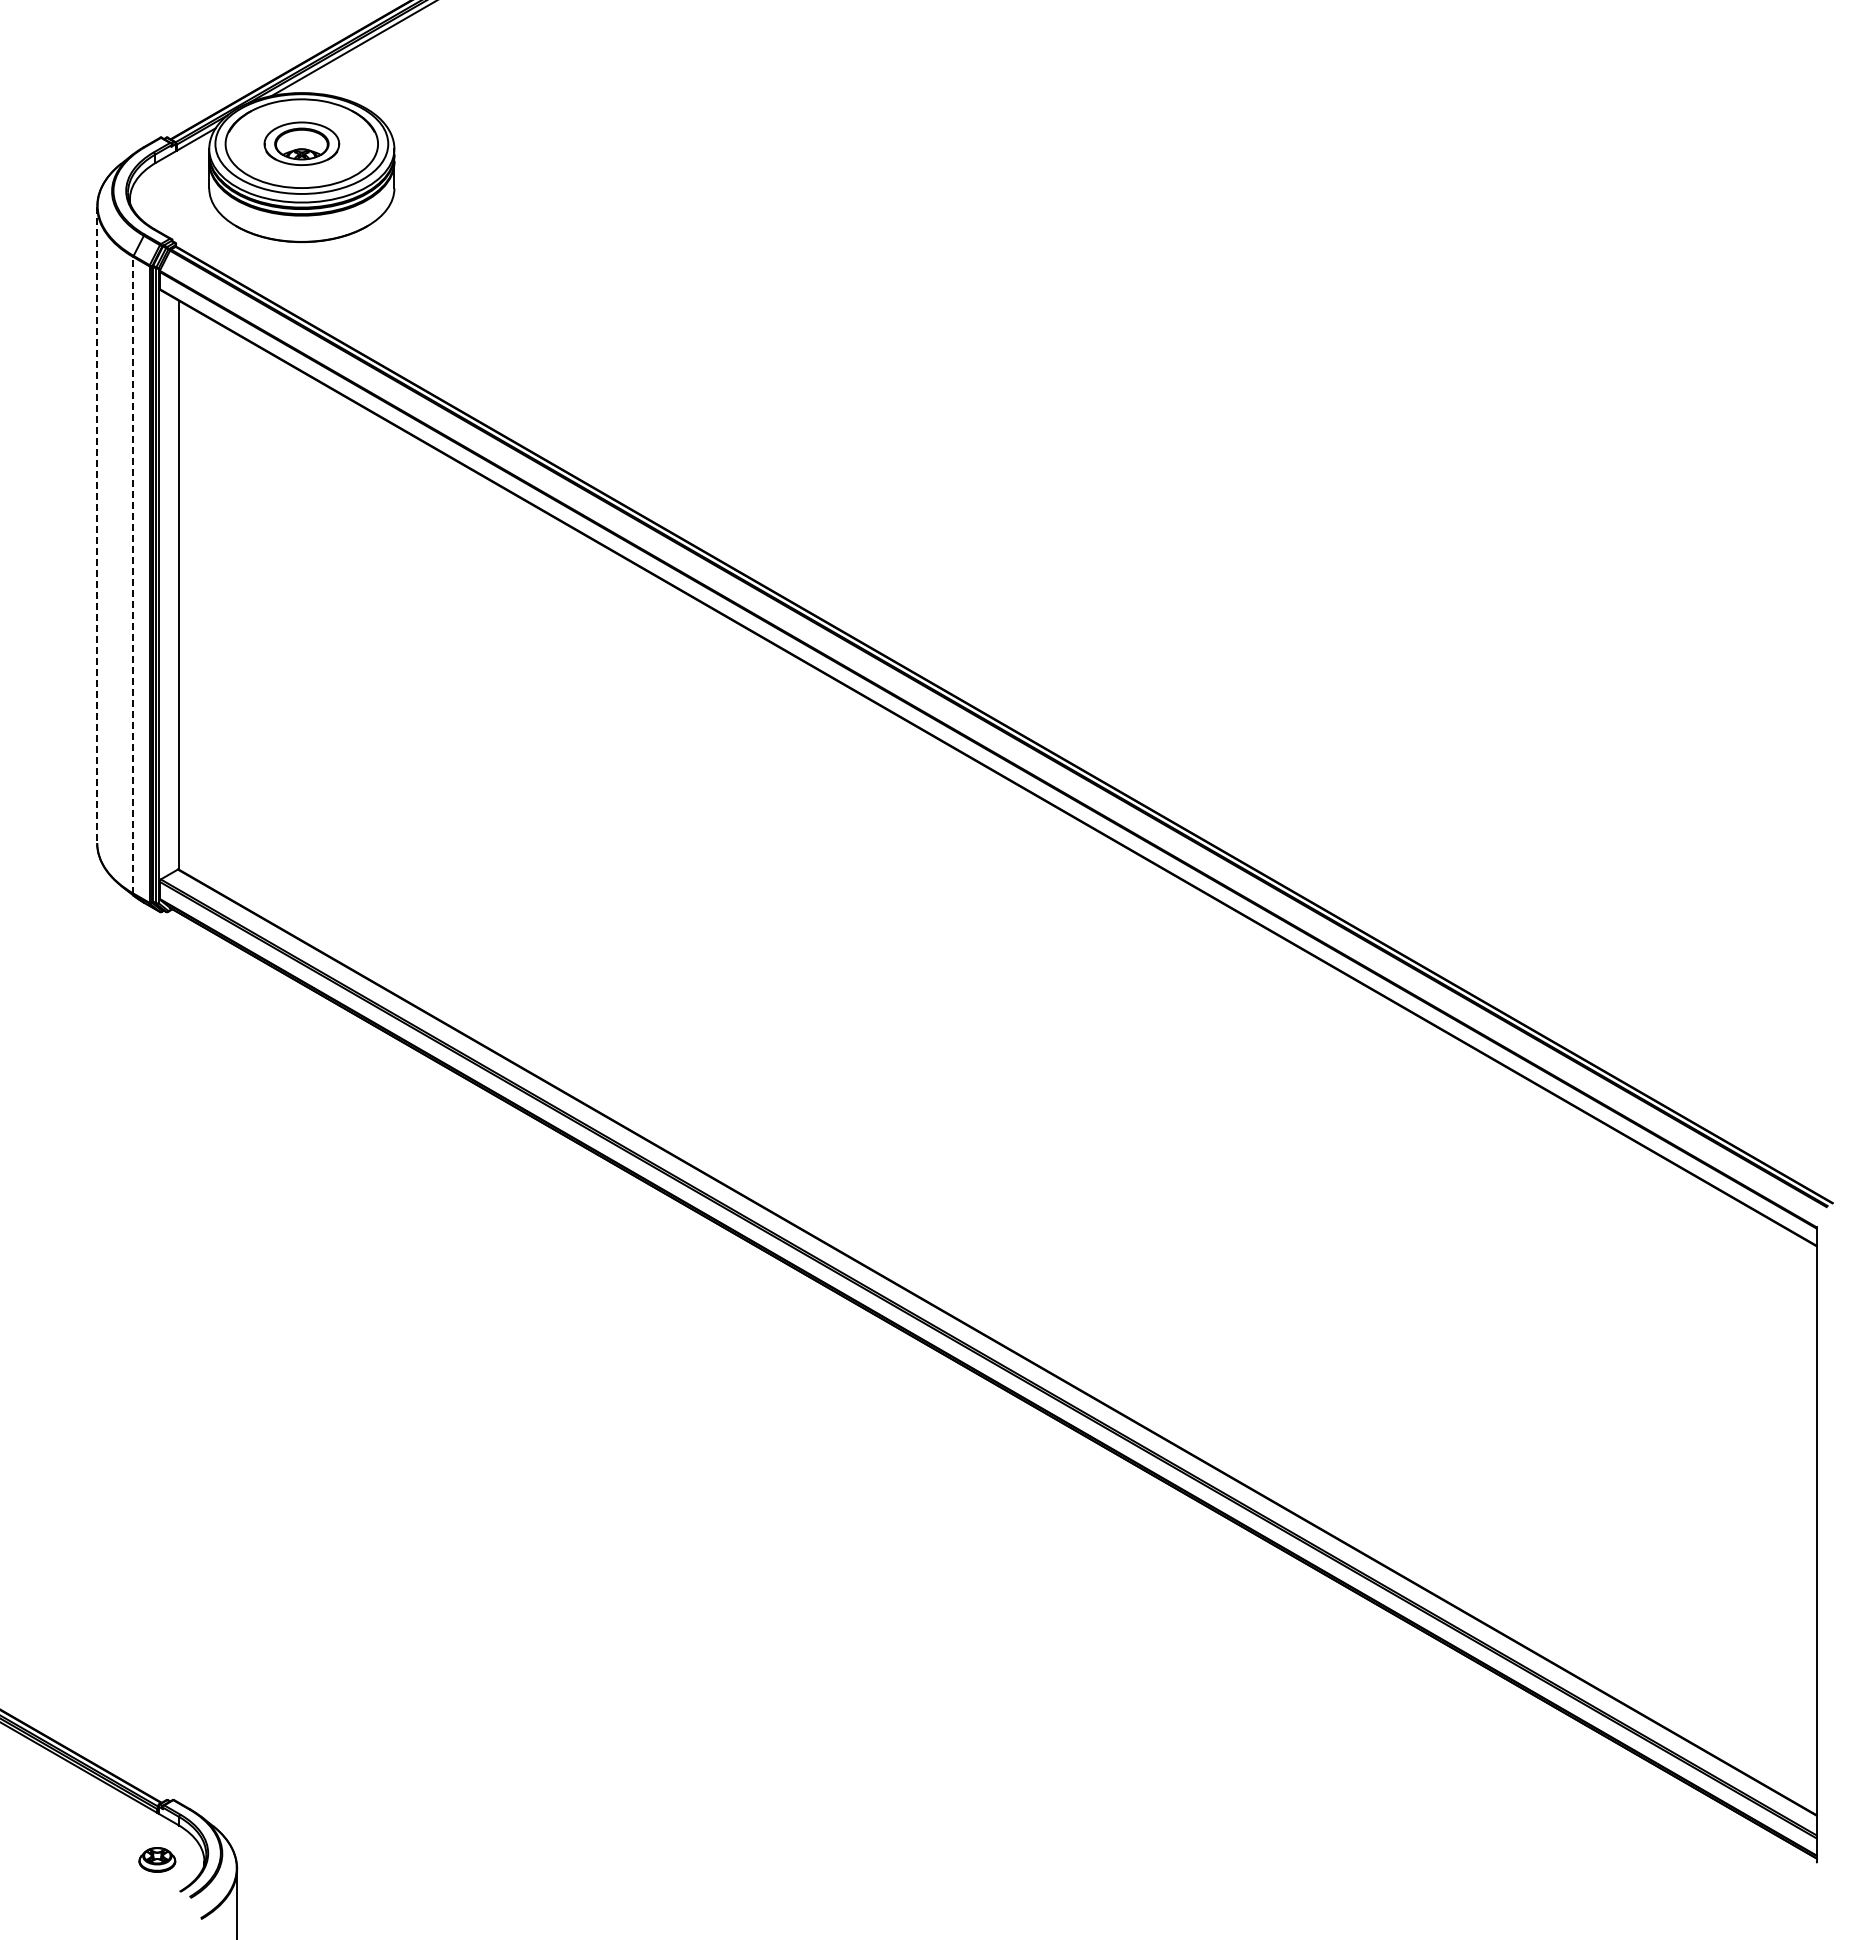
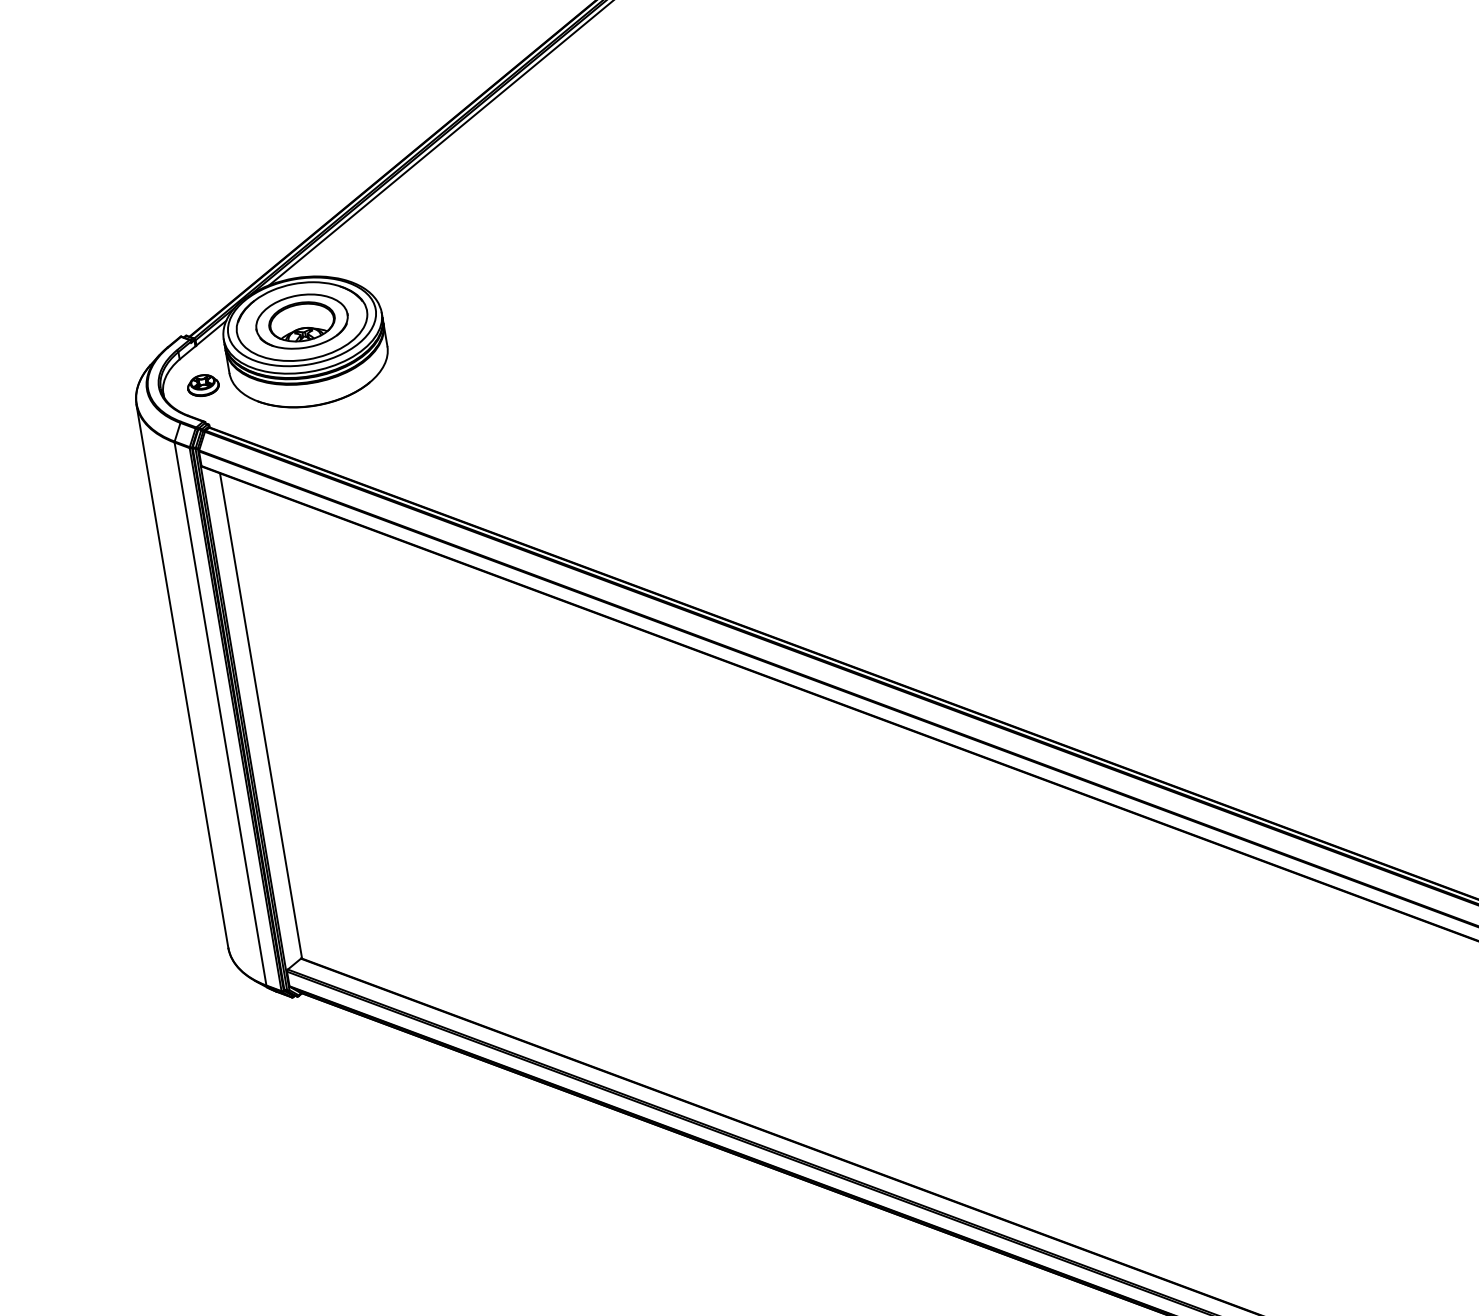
part: (301, 143) -> (301, 321), size x1.43
part: (176, 197) -> (202, 385), added
line: (97, 525) -> (182, 676), dashed -> solid
line: (133, 574) -> (220, 713), dashed -> solid

